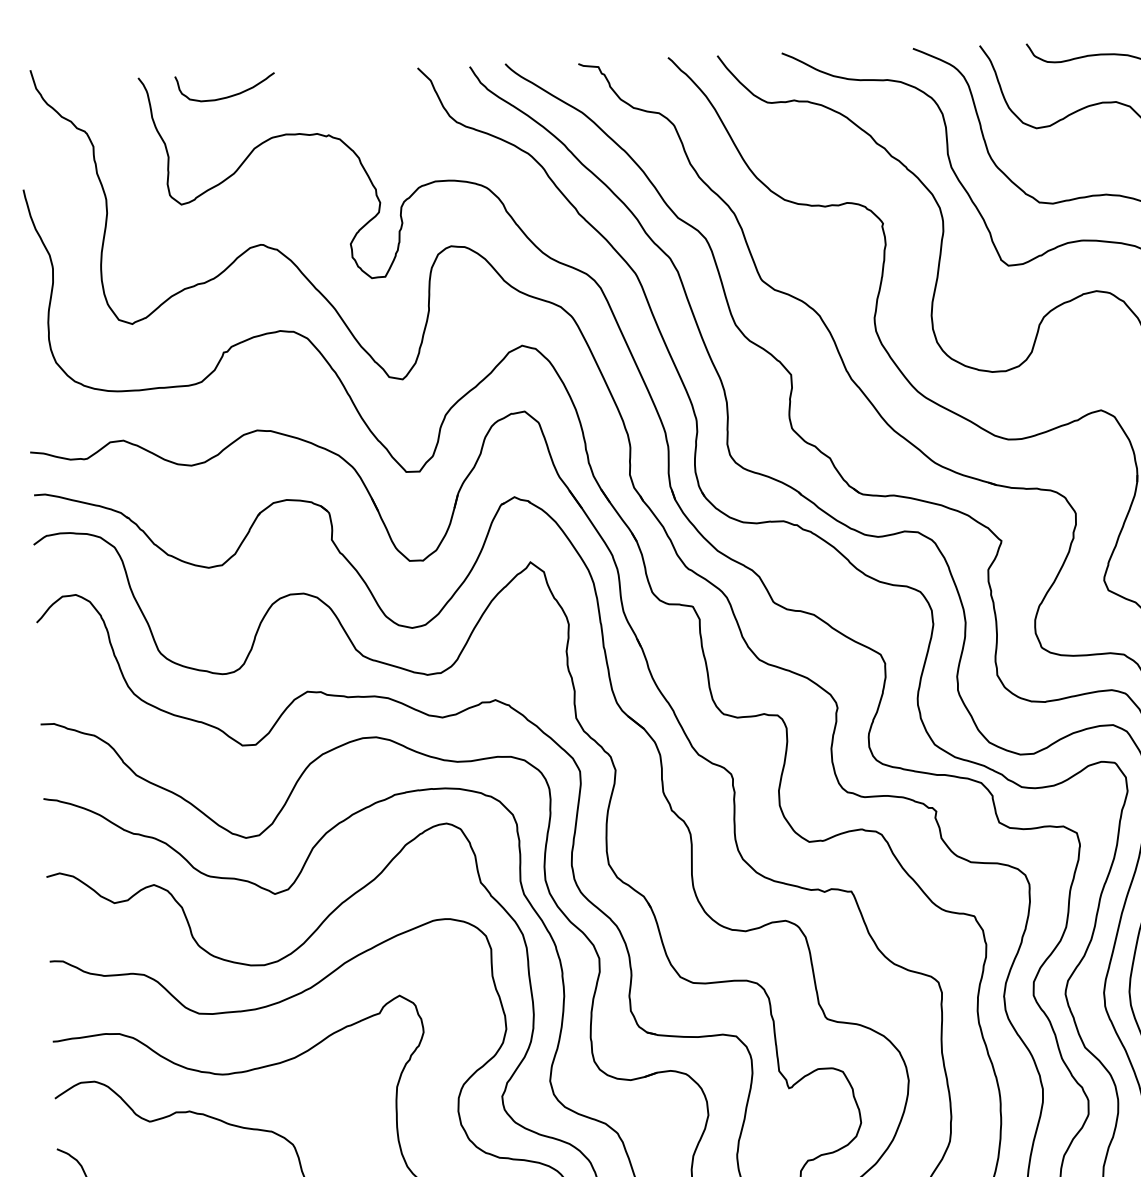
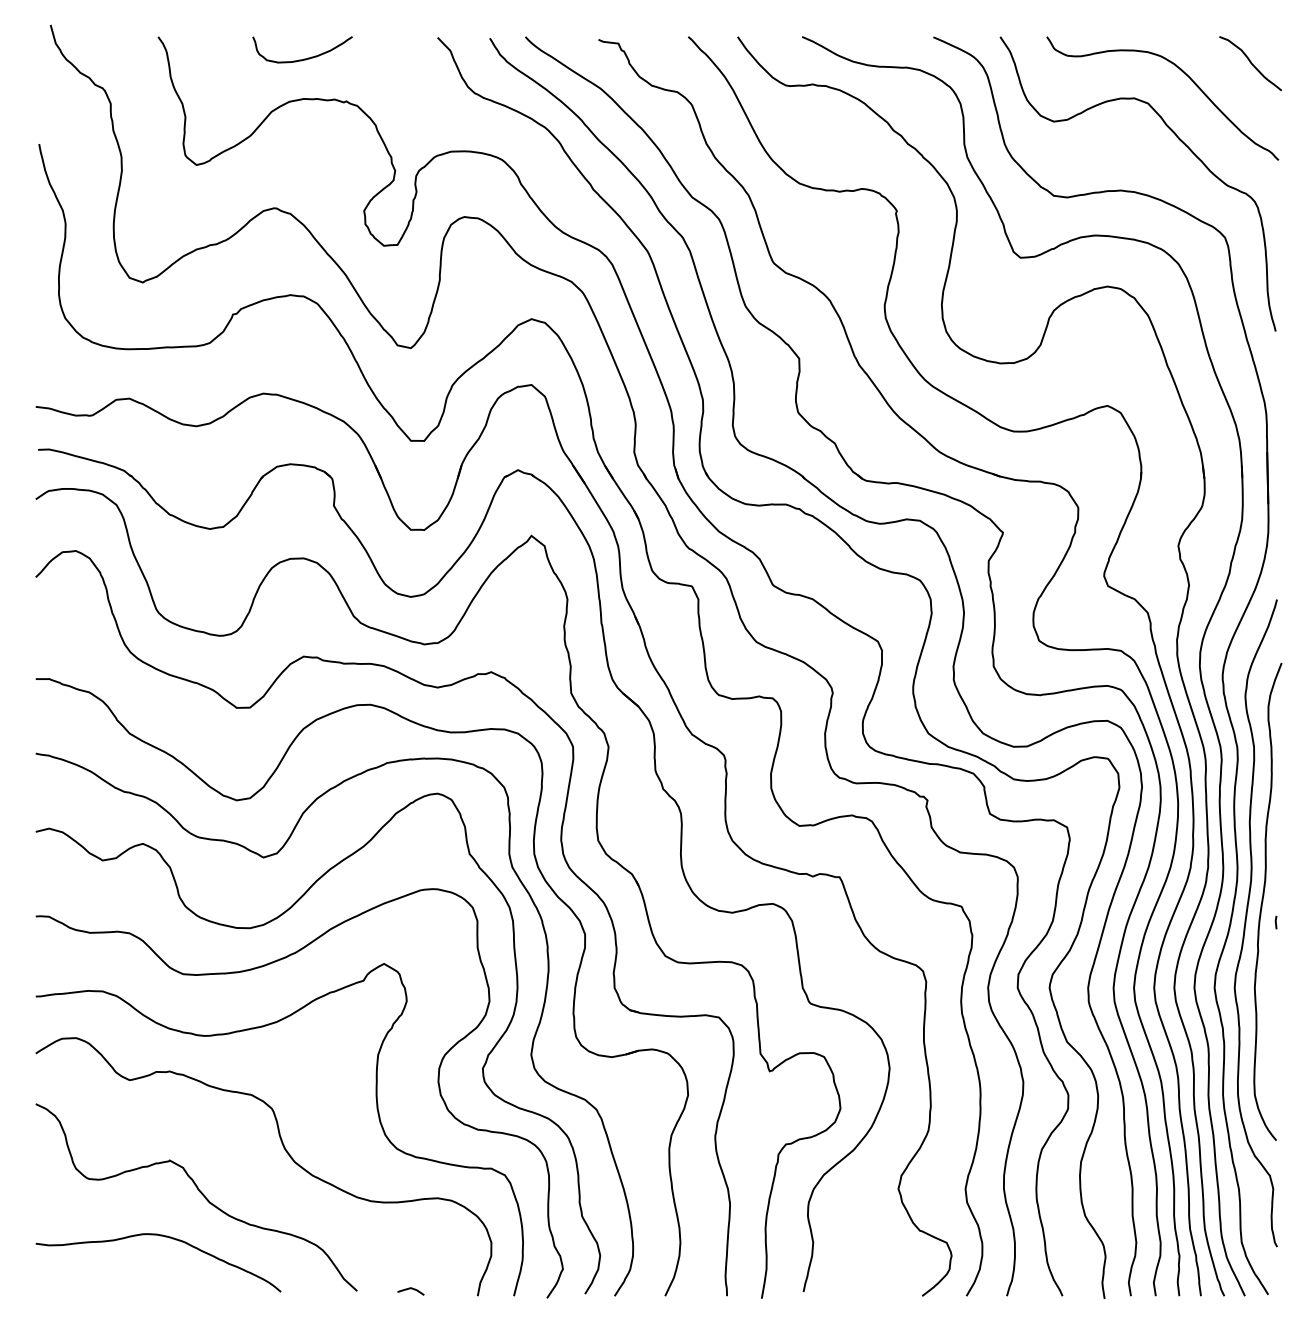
curve: (227, 96) -> (304, 58), moved

